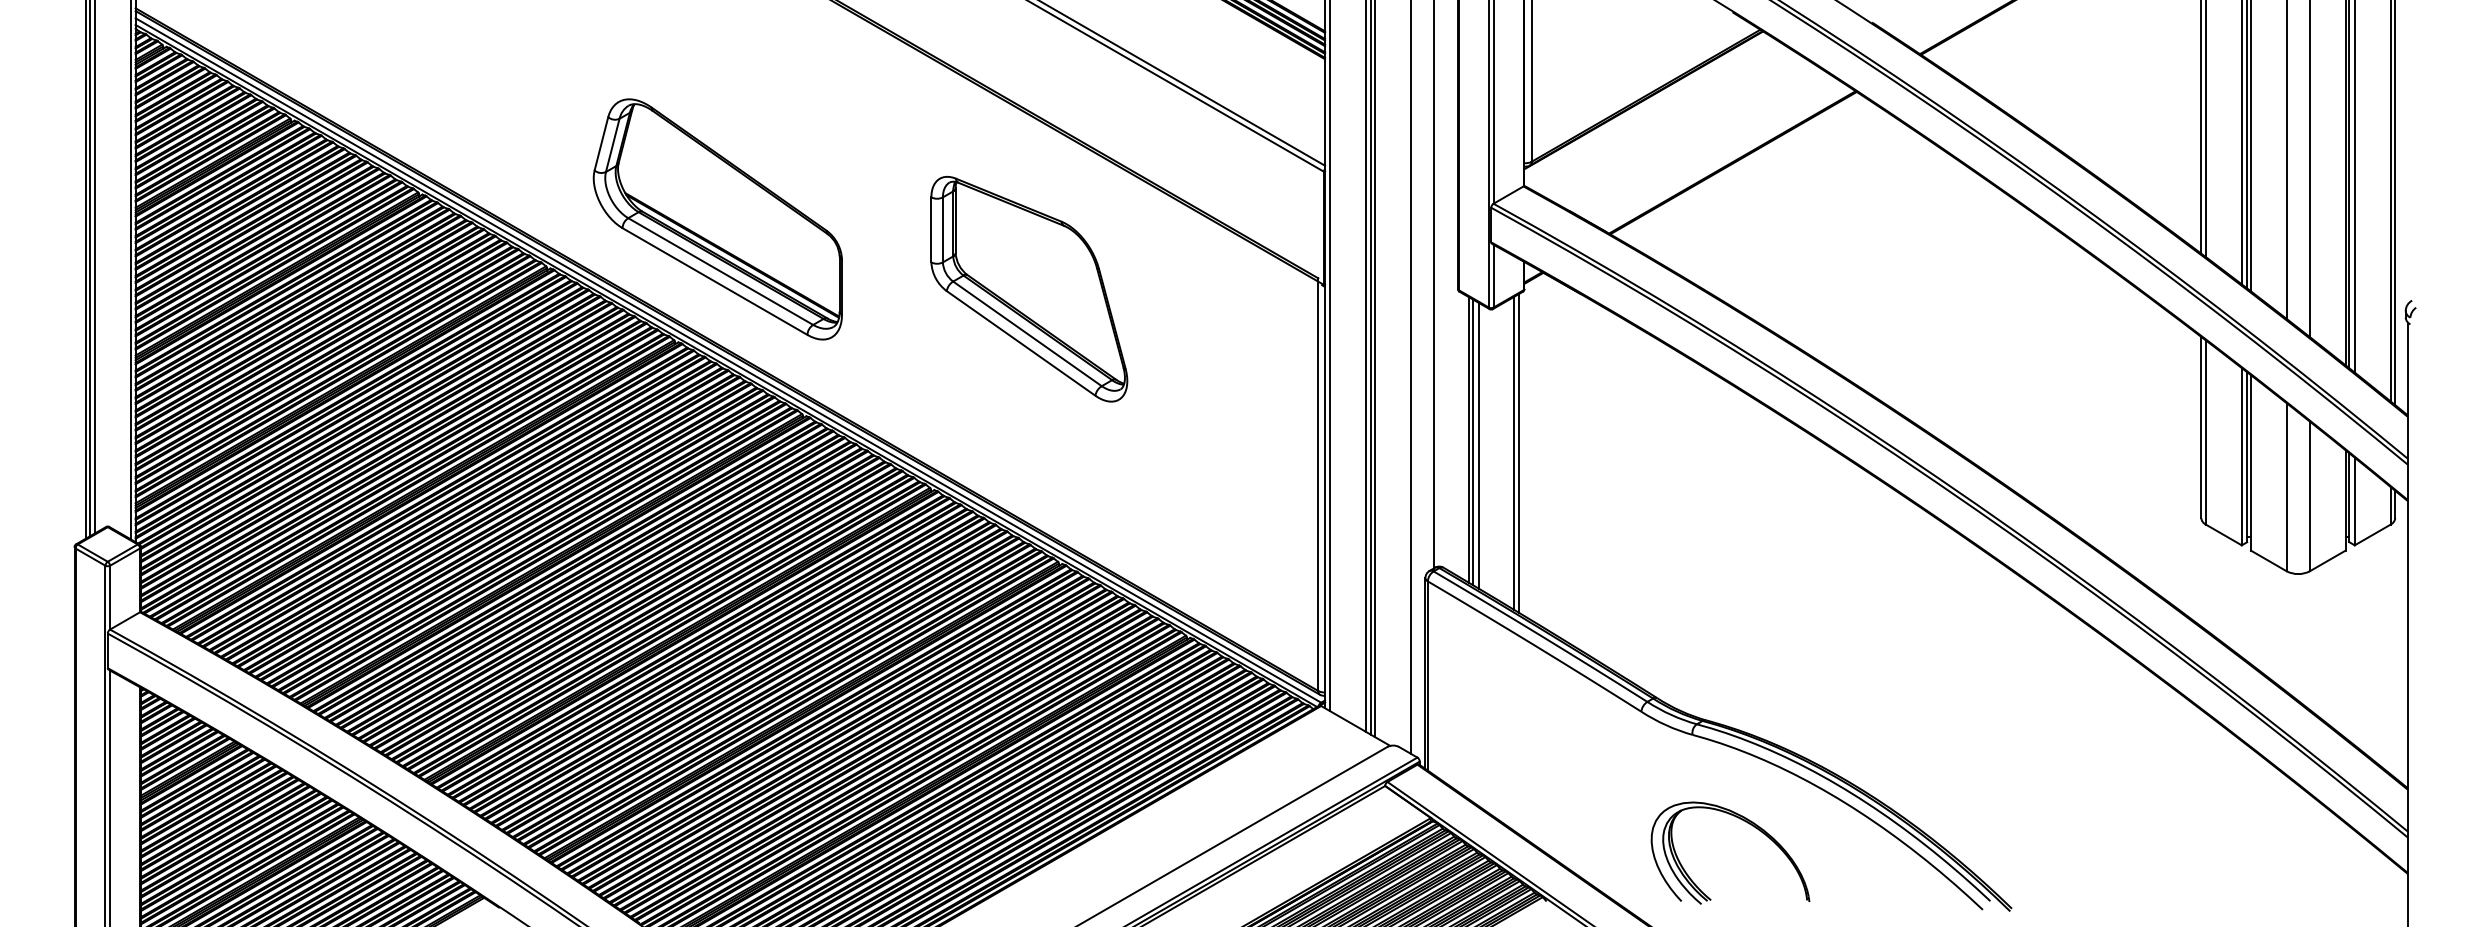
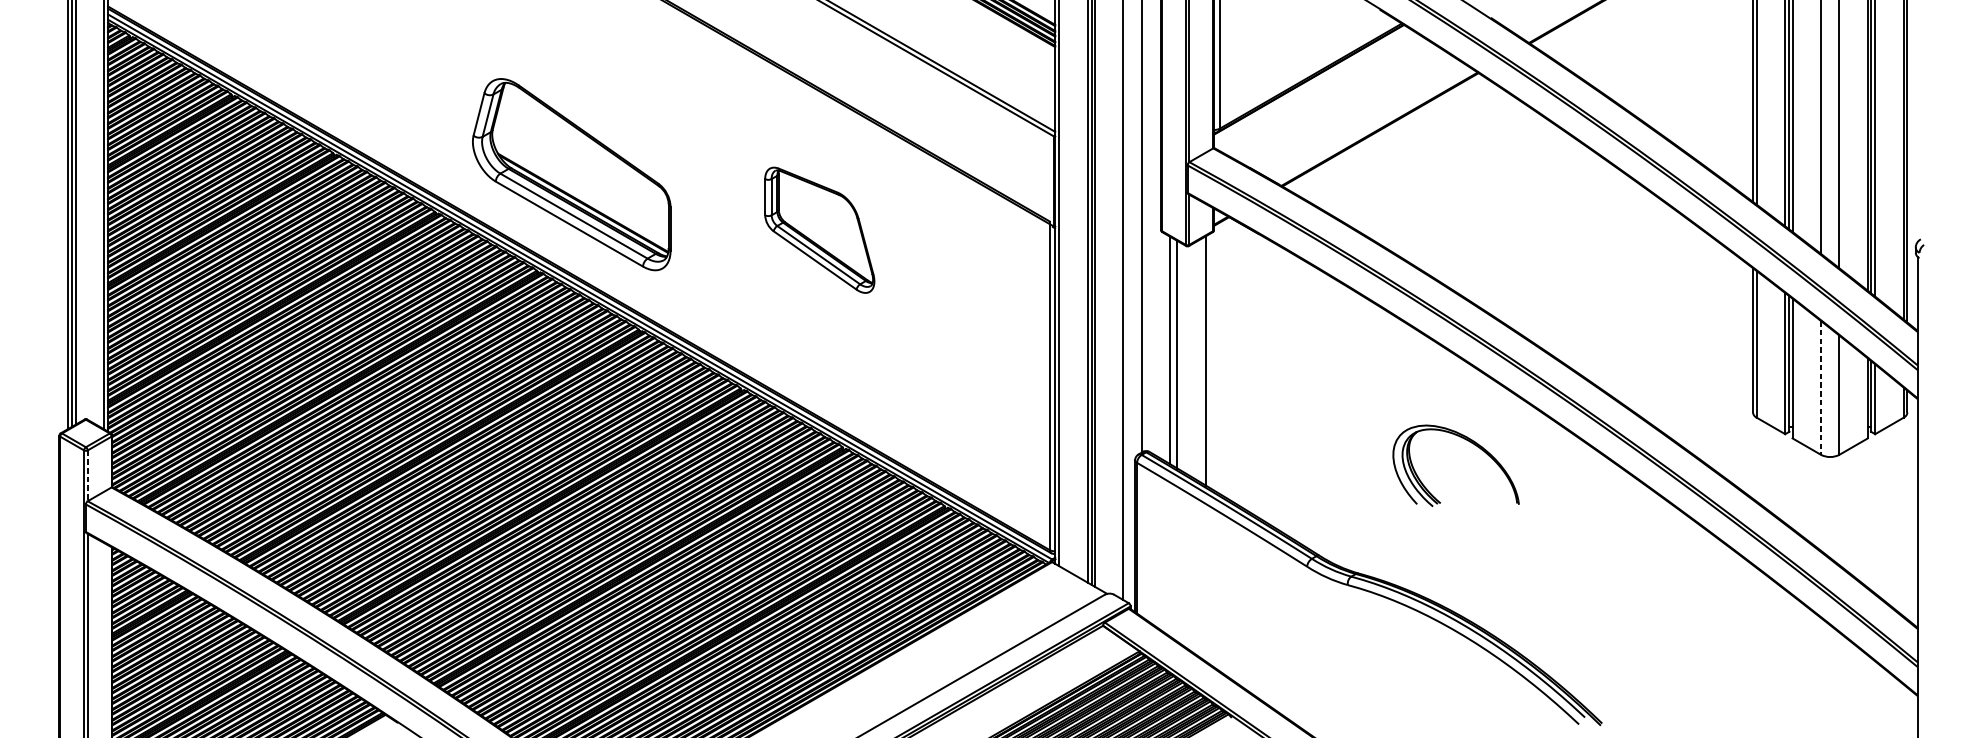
part: (1029, 289) -> (819, 230), size x0.7
line: (1473, 442) -> (1173, 352), removed
line: (1519, 452) -> (1210, 360), removed
line: (2286, 487) -> (1820, 388), solid -> dashed
line: (110, 597) -> (88, 475), solid -> dashed
part: (1745, 822) -> (1468, 441), moved

